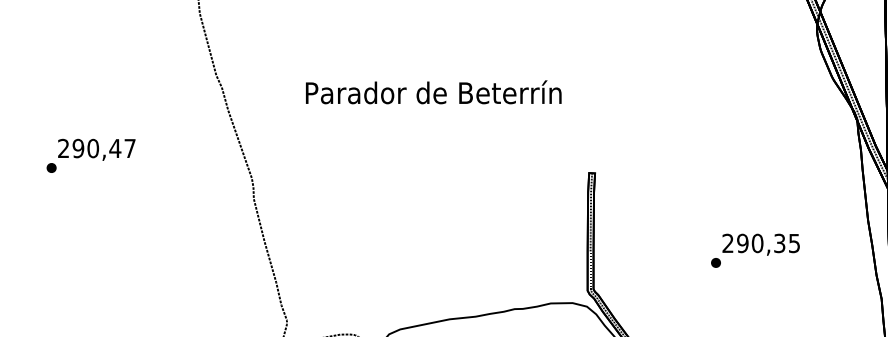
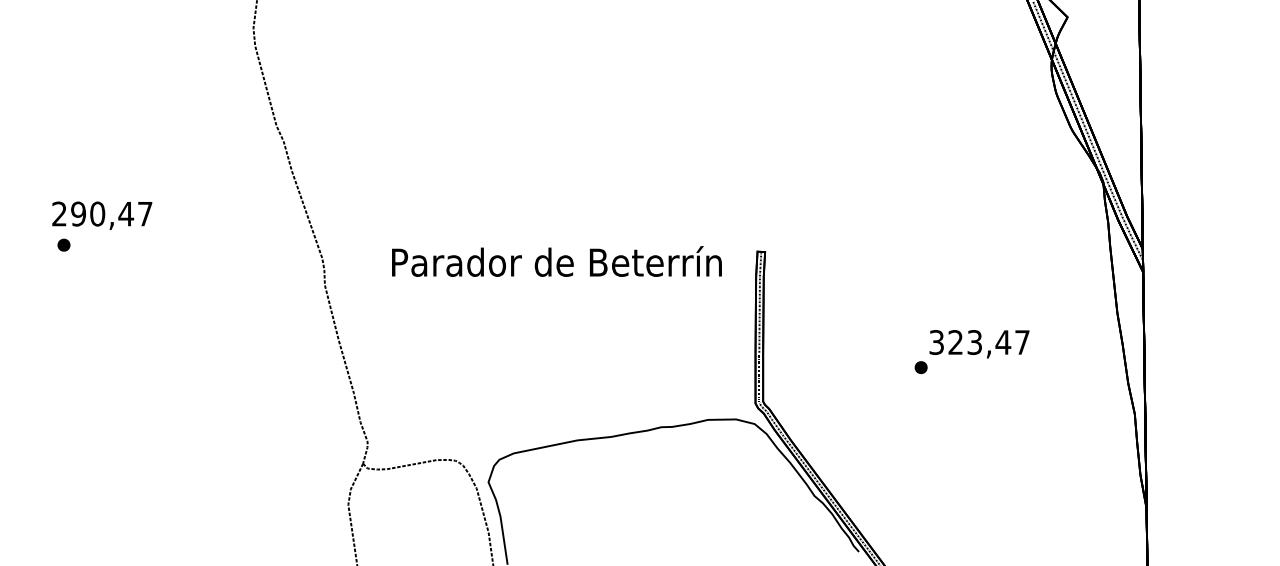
text: (433, 92) -> (556, 261), moved
text: (96, 149) -> (102, 215), moved
text: (761, 243) -> (979, 342), 290,35 -> 323,47

